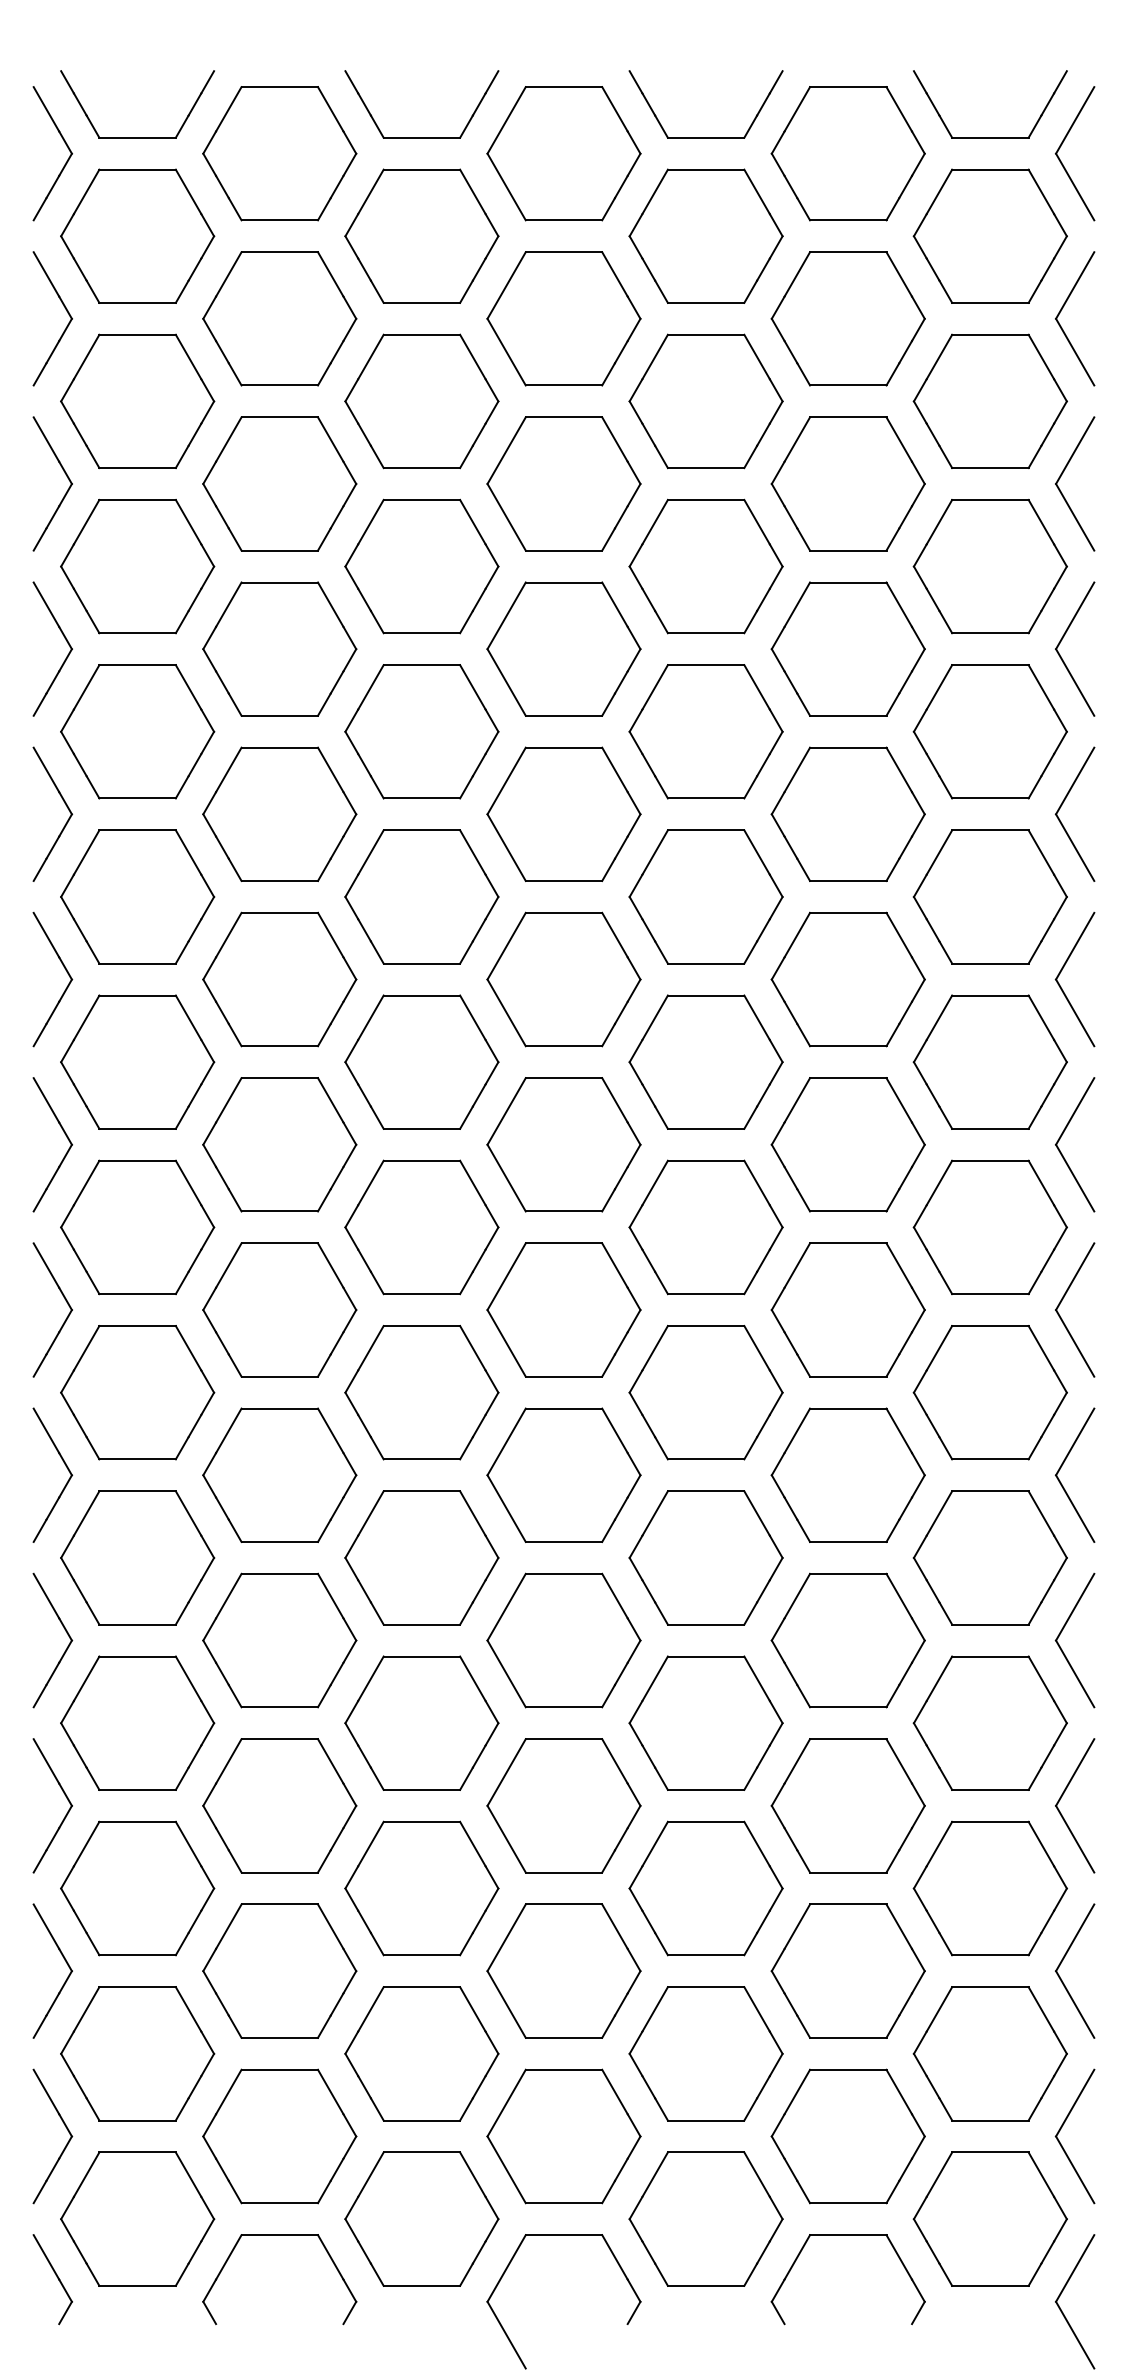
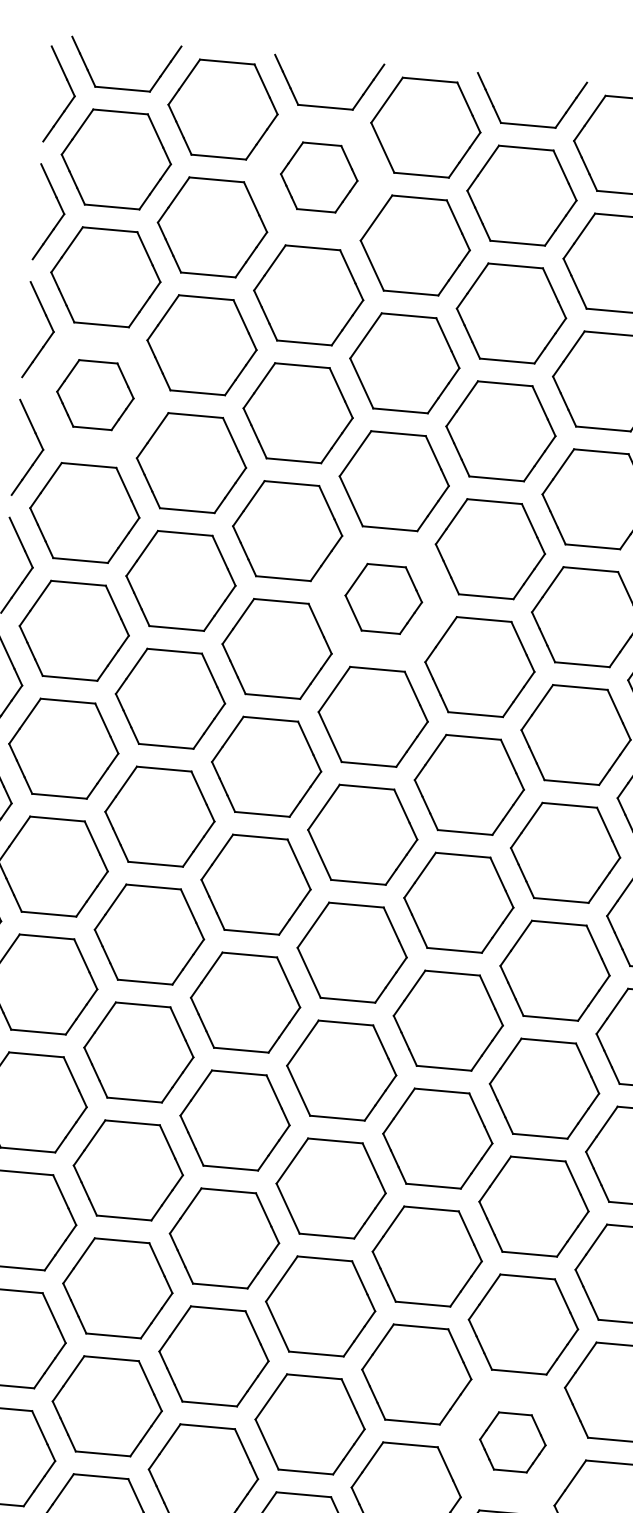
part: (421, 235) -> (318, 176), size x0.7
part: (137, 566) -> (95, 395), size x0.7
part: (563, 813) -> (383, 598), size x0.7
part: (847, 1970) -> (512, 1441), size x0.6

